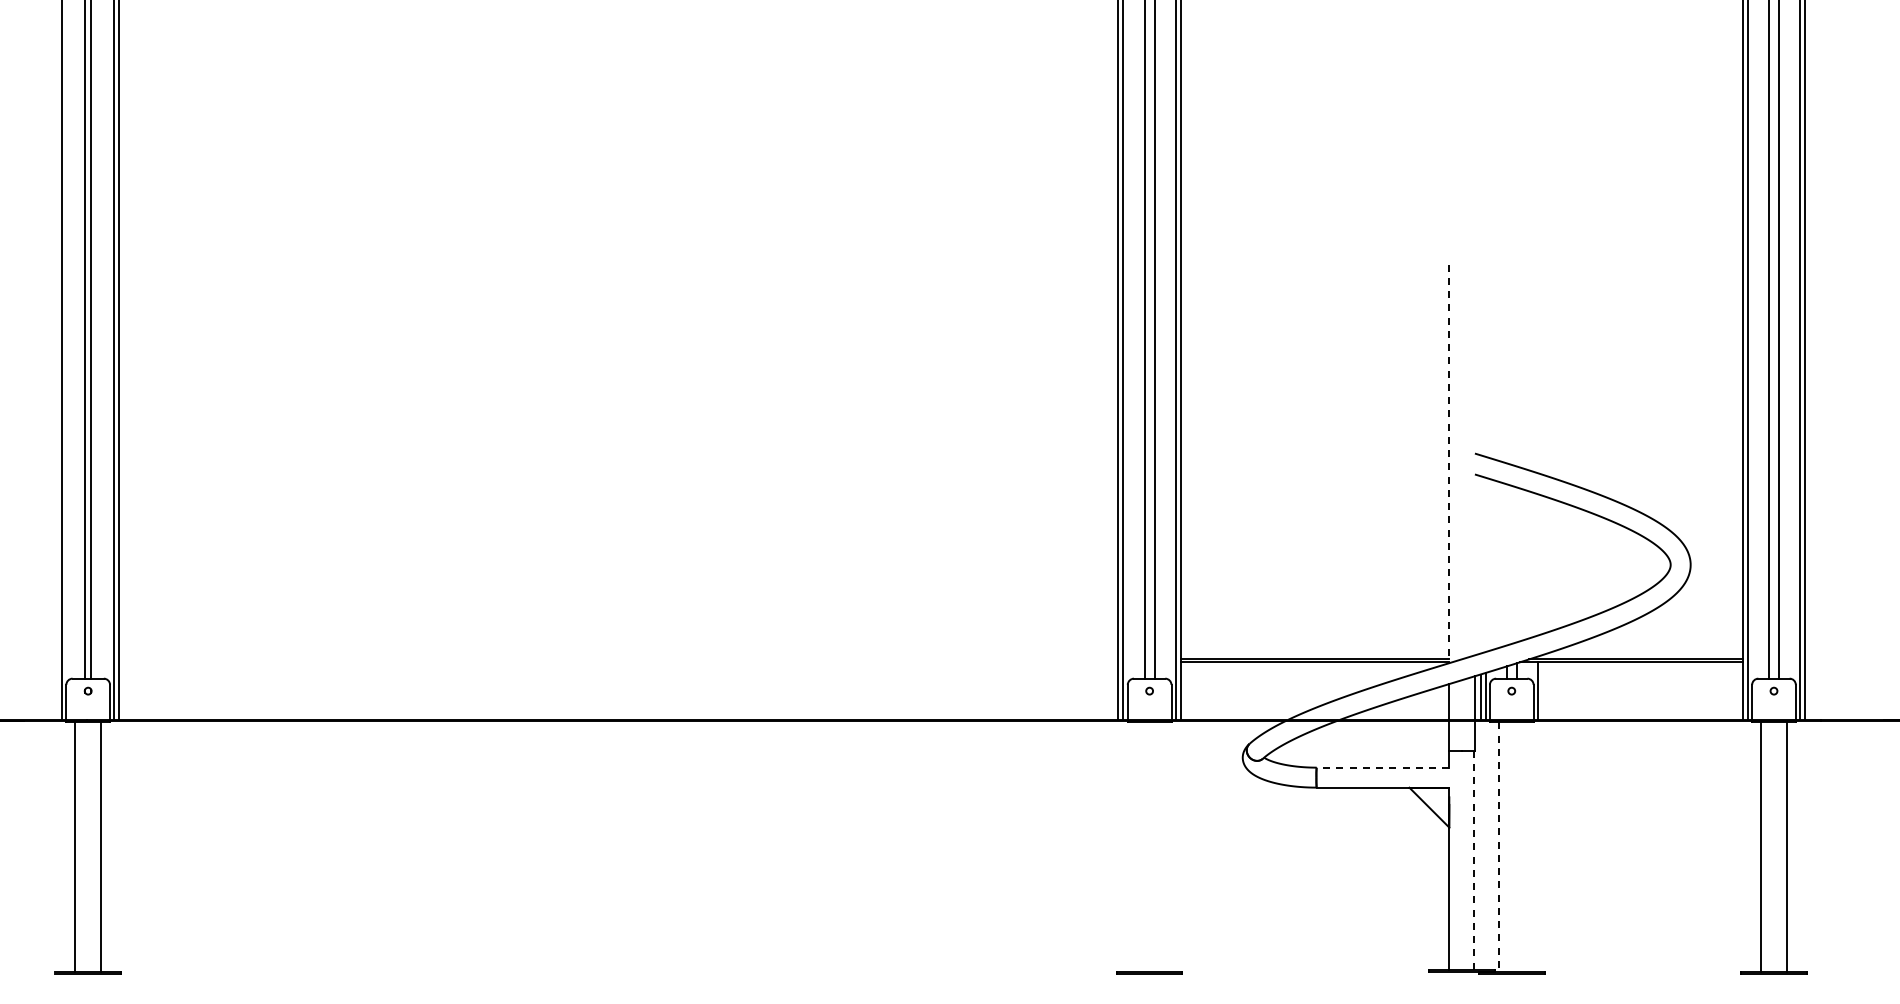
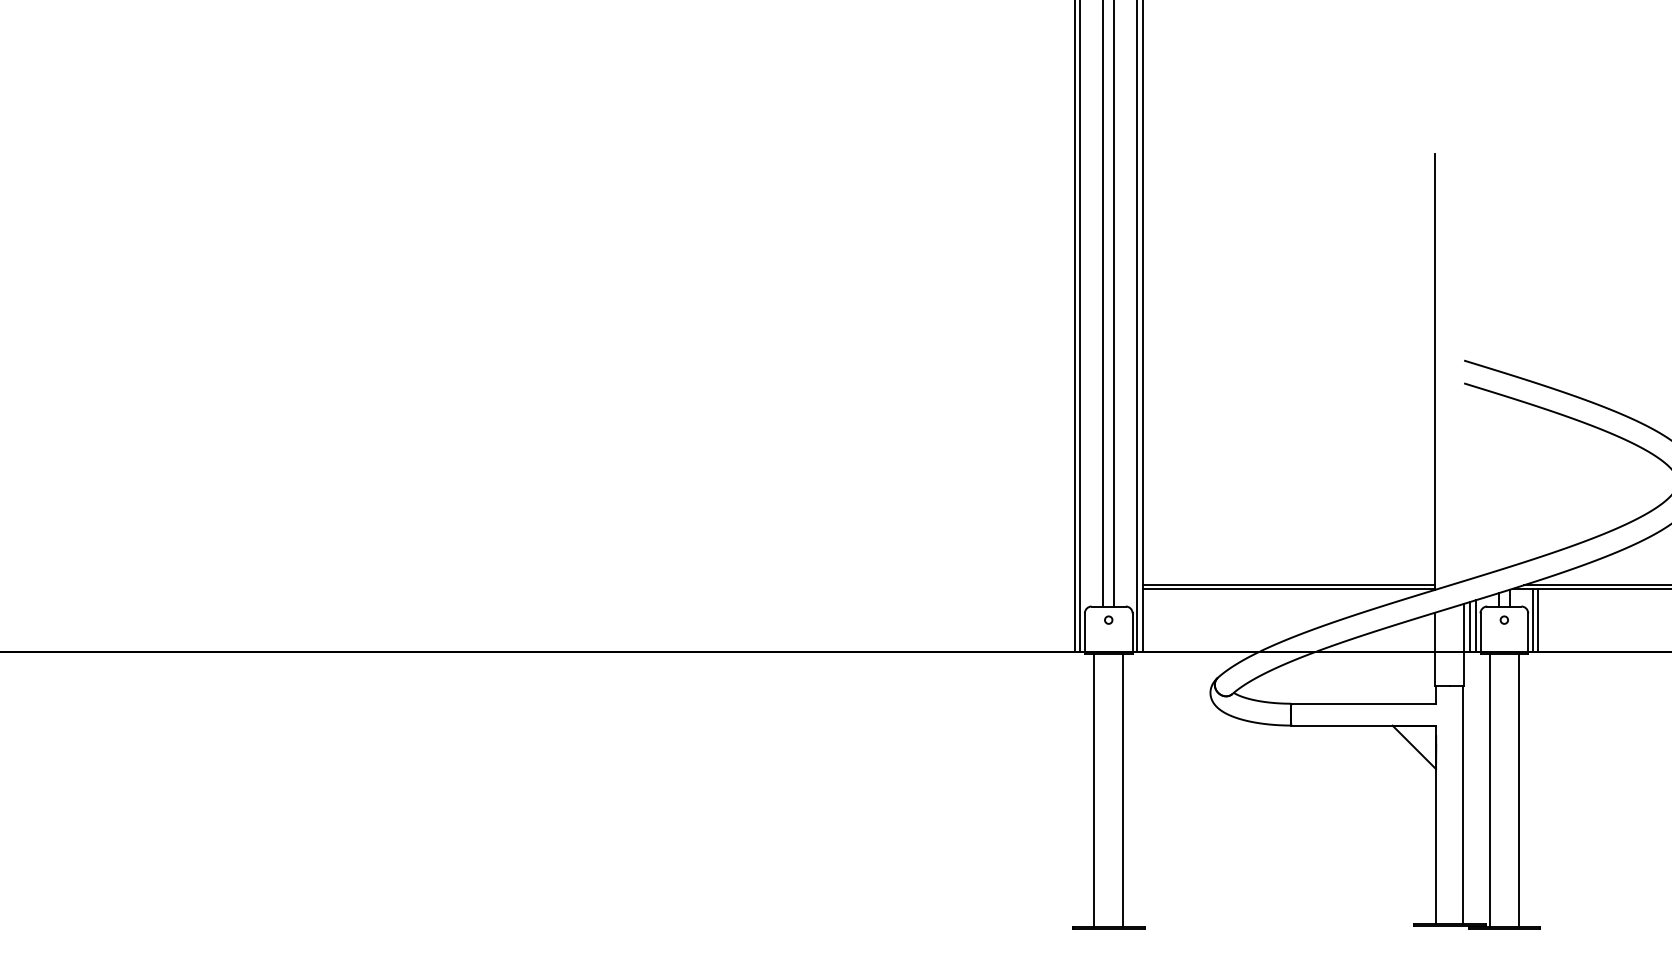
line: (1448, 464) -> (1435, 372), dashed -> solid
line: (1542, 690) -> (1537, 619), added
line: (1382, 767) -> (1363, 703), dashed -> solid
line: (1136, 847) -> (1094, 790), added
line: (1162, 847) -> (1122, 790), added
line: (1498, 847) -> (1489, 790), dashed -> solid
line: (1524, 847) -> (1518, 790), added
line: (1474, 859) -> (1463, 804), dashed -> solid

